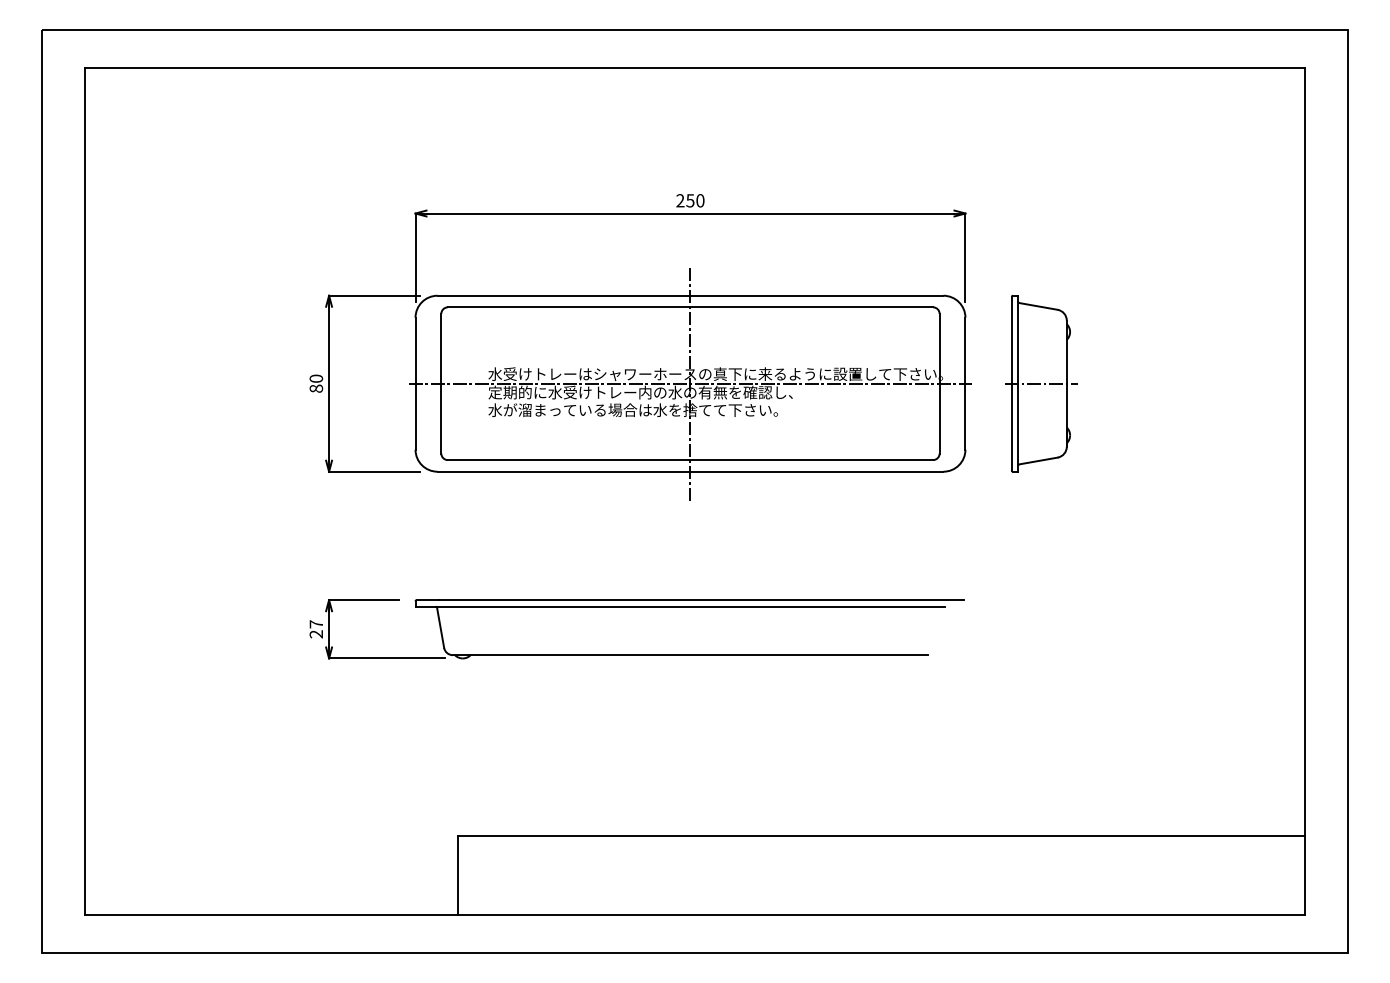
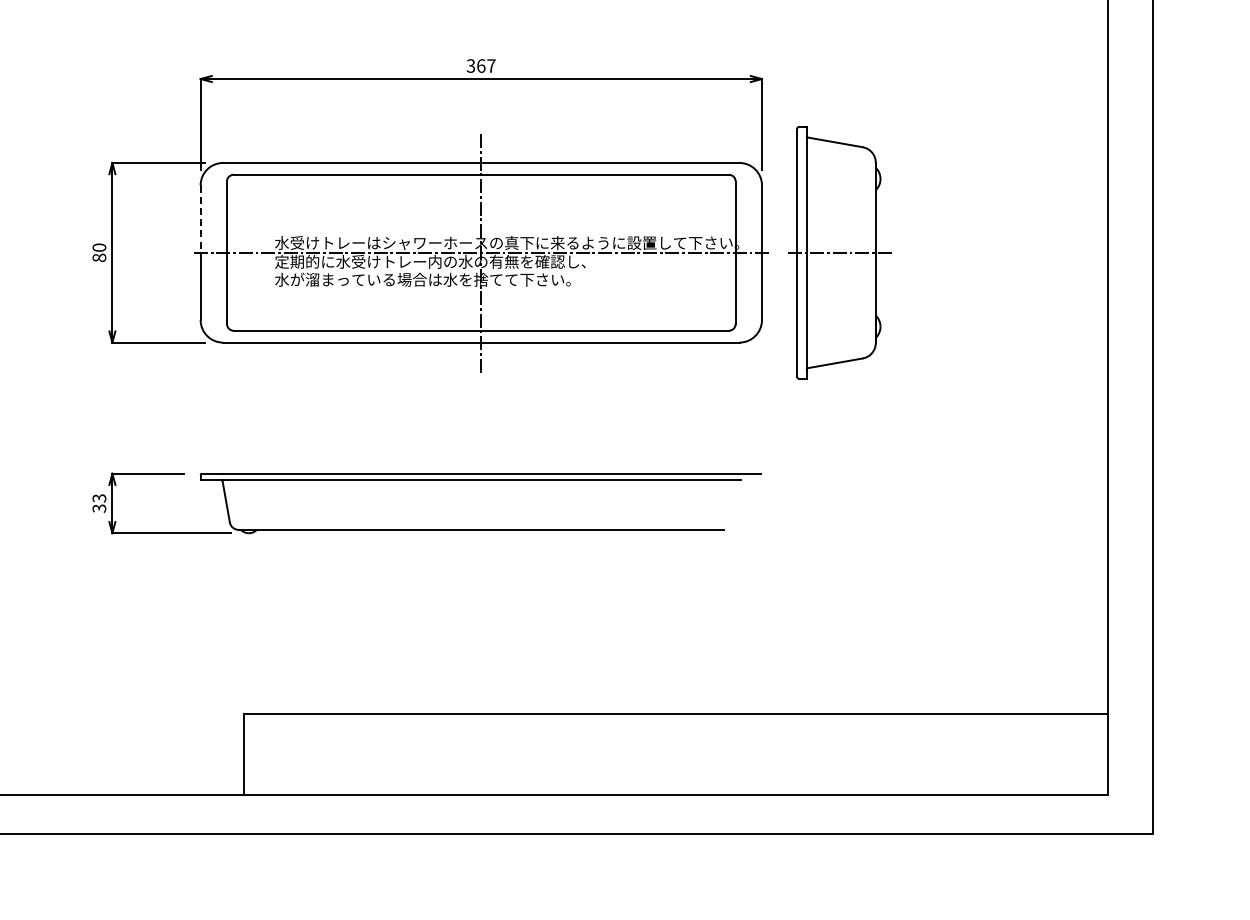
text: (690, 200) -> (481, 65), 250 -> 367
line: (415, 350) -> (200, 218), solid -> dashed
part: (1041, 383) -> (839, 252), size x1.4
text: (316, 629) -> (99, 503), 27 -> 33

